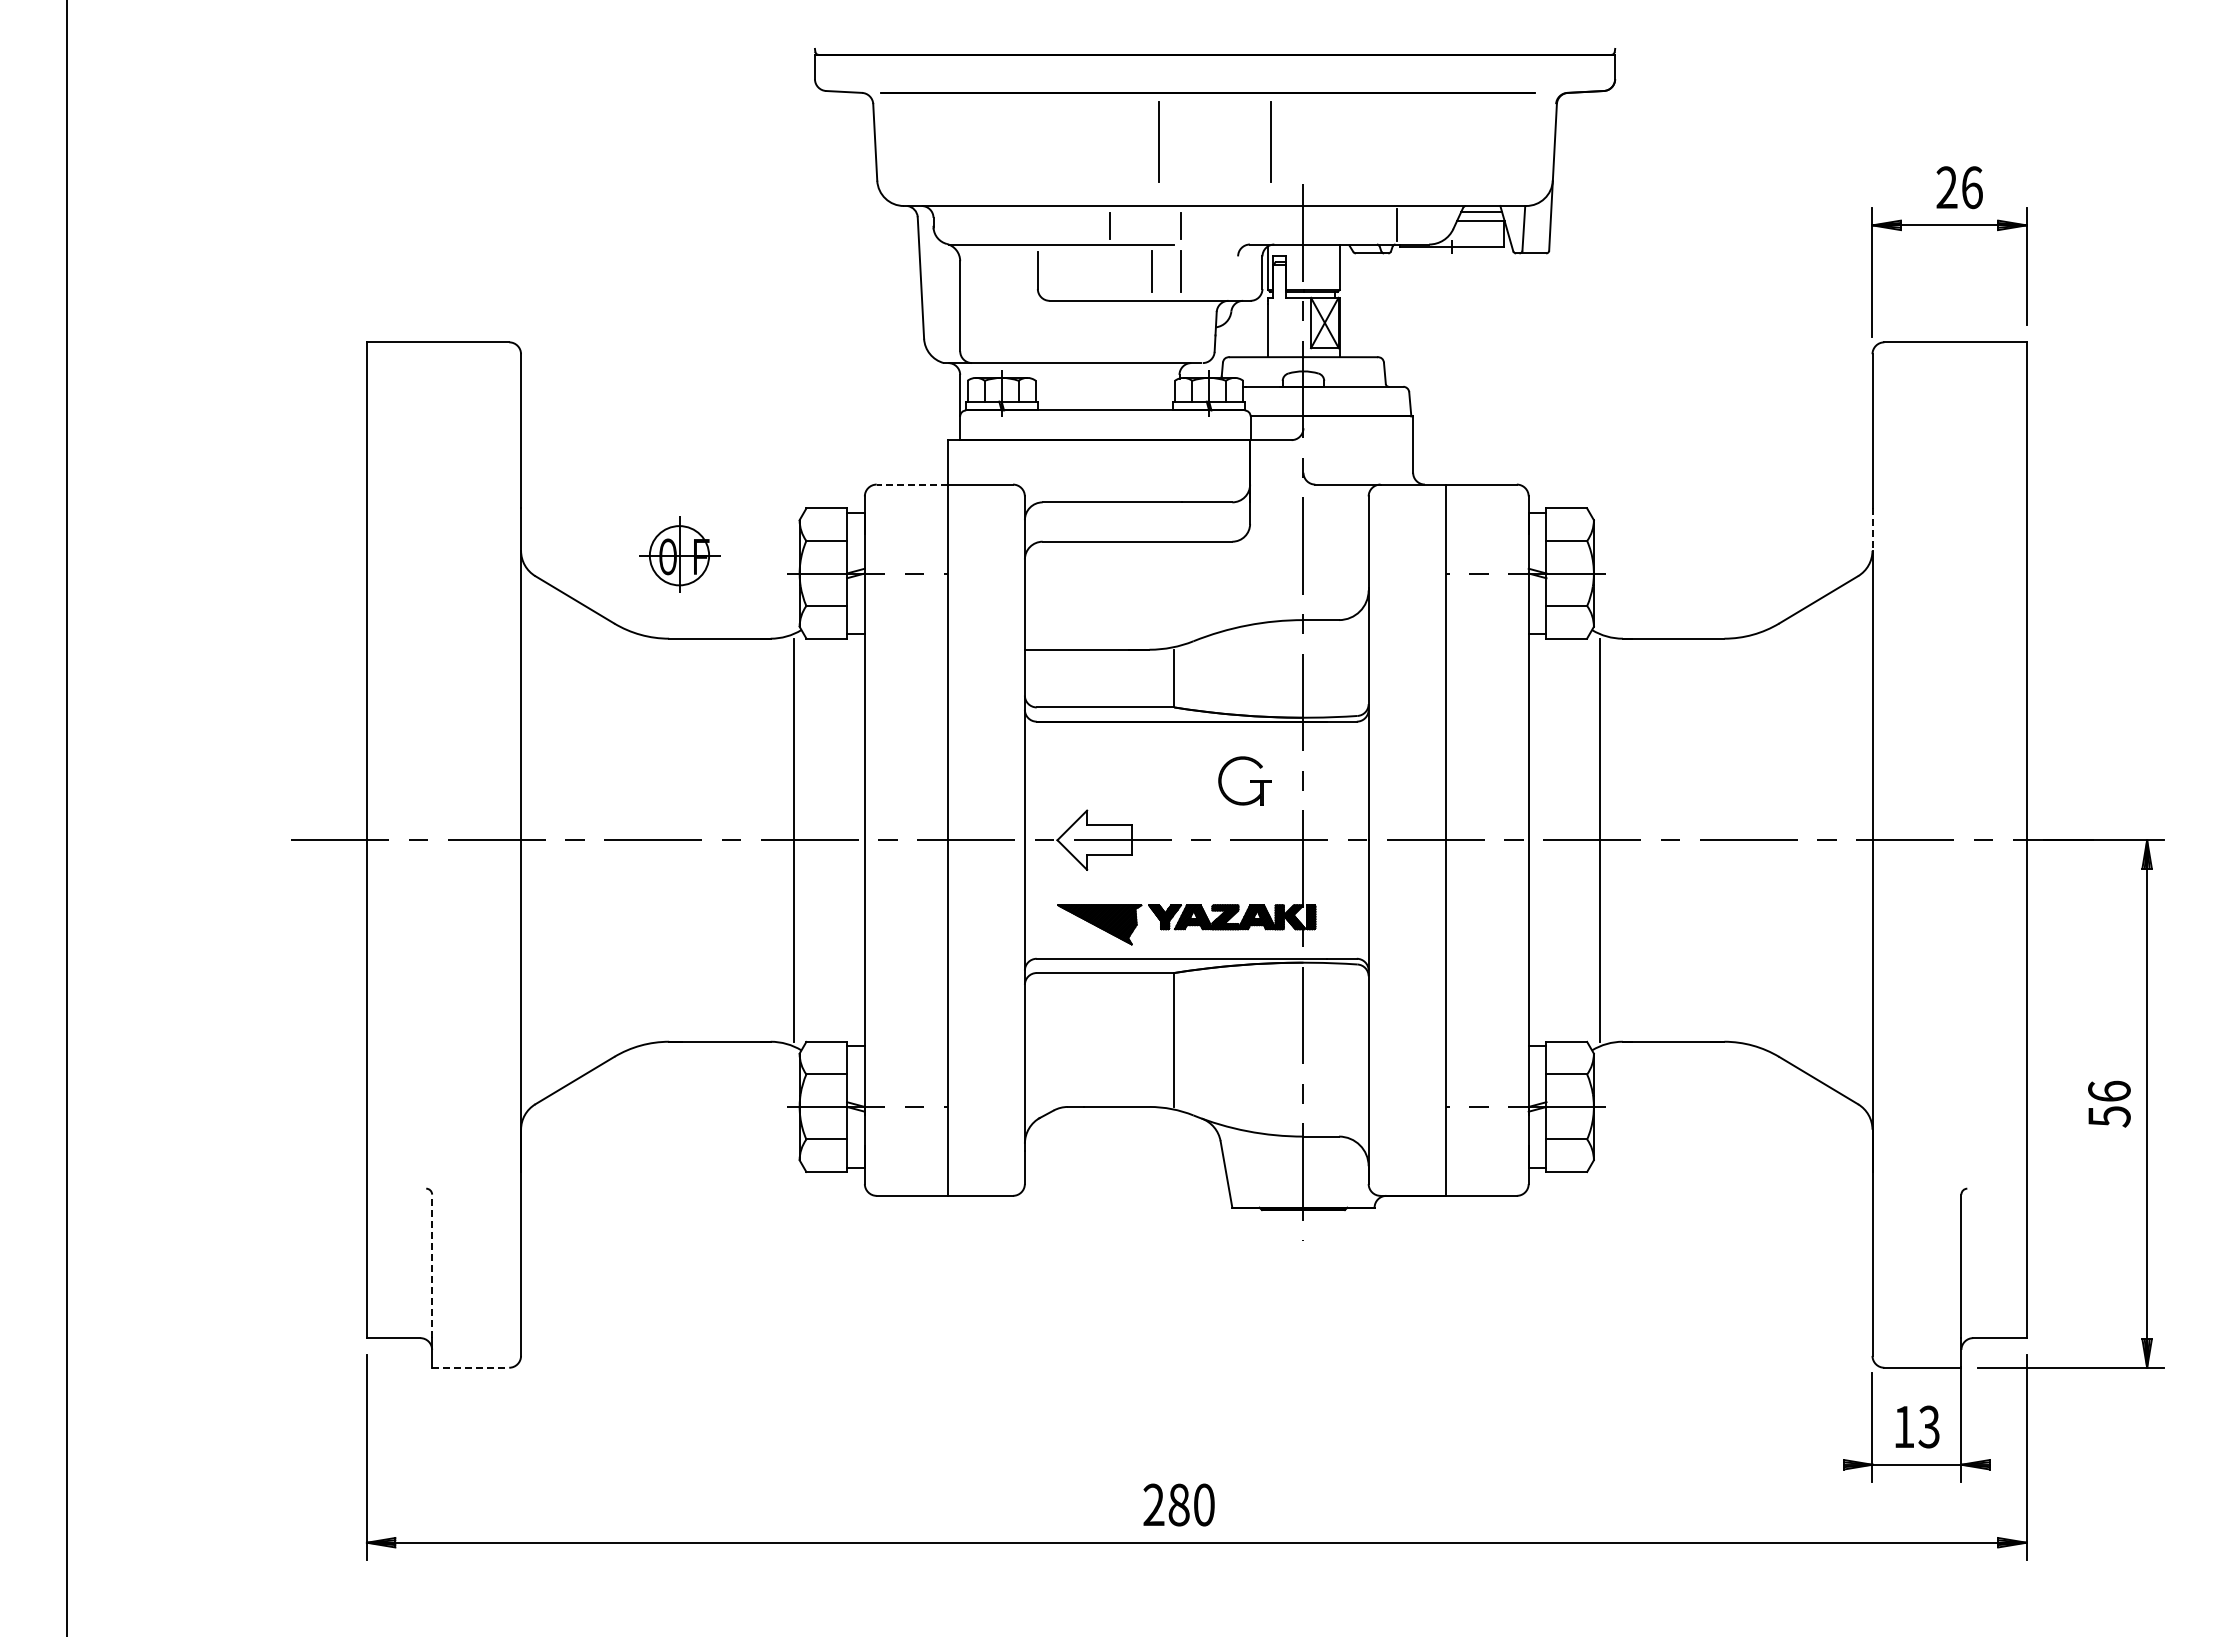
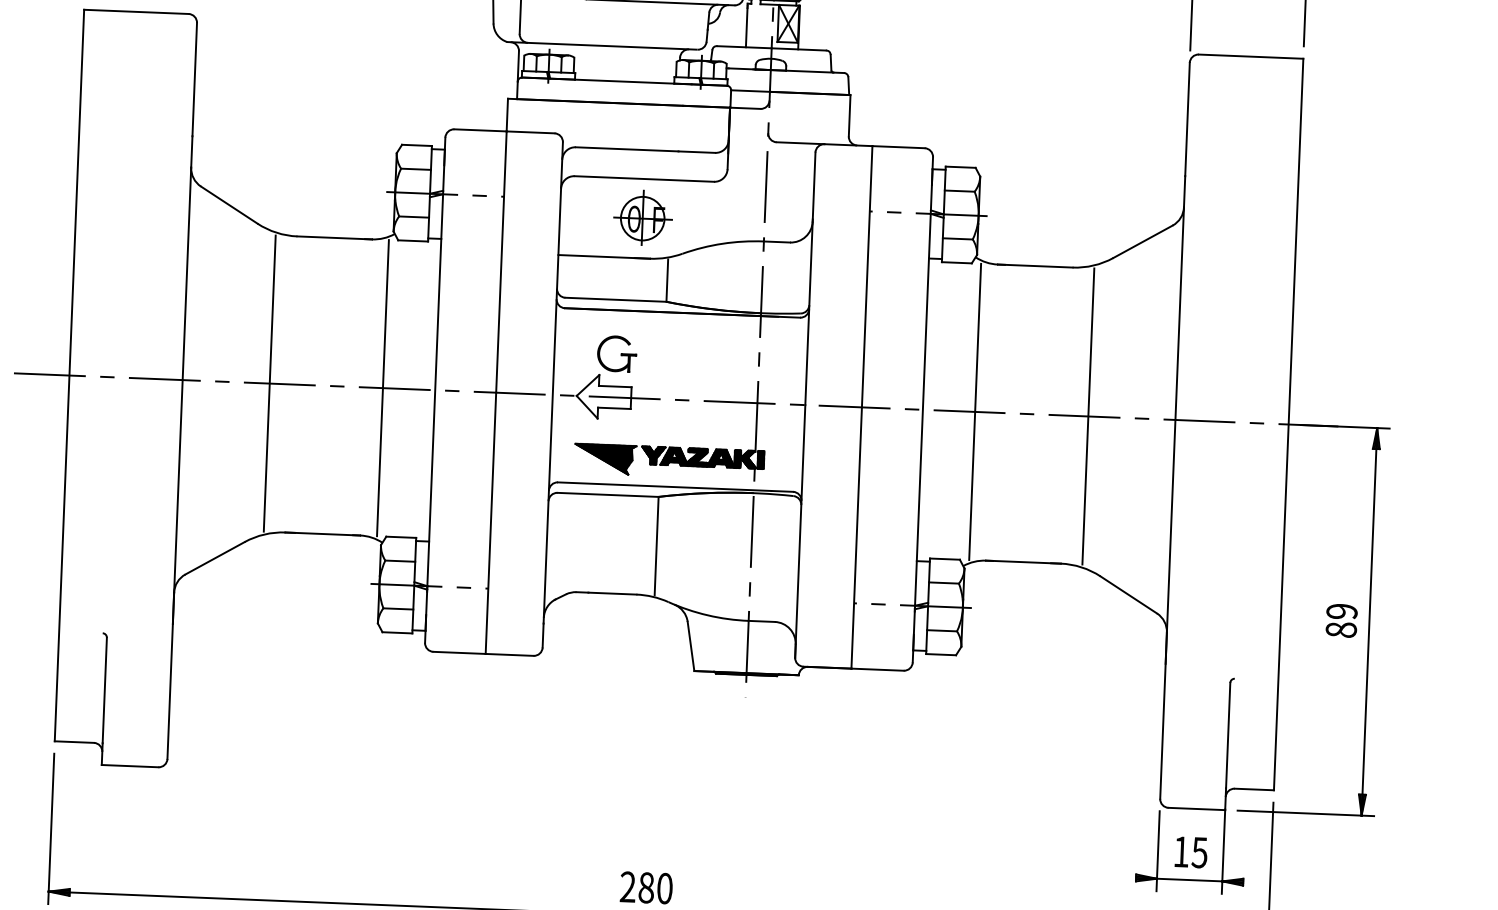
line: (912, 484) -> (480, 130), dashed -> solid
line: (1872, 530) -> (1184, 192), dashed -> solid
part: (679, 554) -> (642, 217), moved
part: (1244, 780) -> (616, 353), moved
line: (639, 839) -> (269, 383), added
line: (1753, 839) -> (1088, 415), added
text: (2109, 1103) -> (1341, 620), 56 -> 89
line: (432, 1266) -> (105, 690), dashed -> solid
line: (470, 1367) -> (129, 765), dashed -> solid
text: (1928, 1426) -> (1199, 852), 13 -> 15

